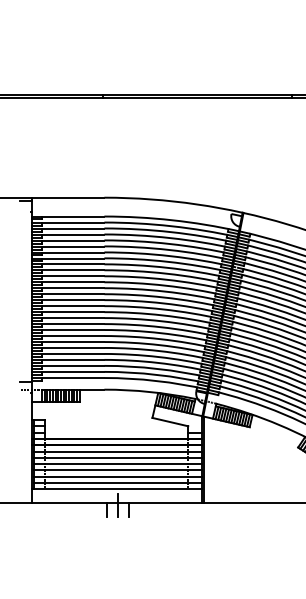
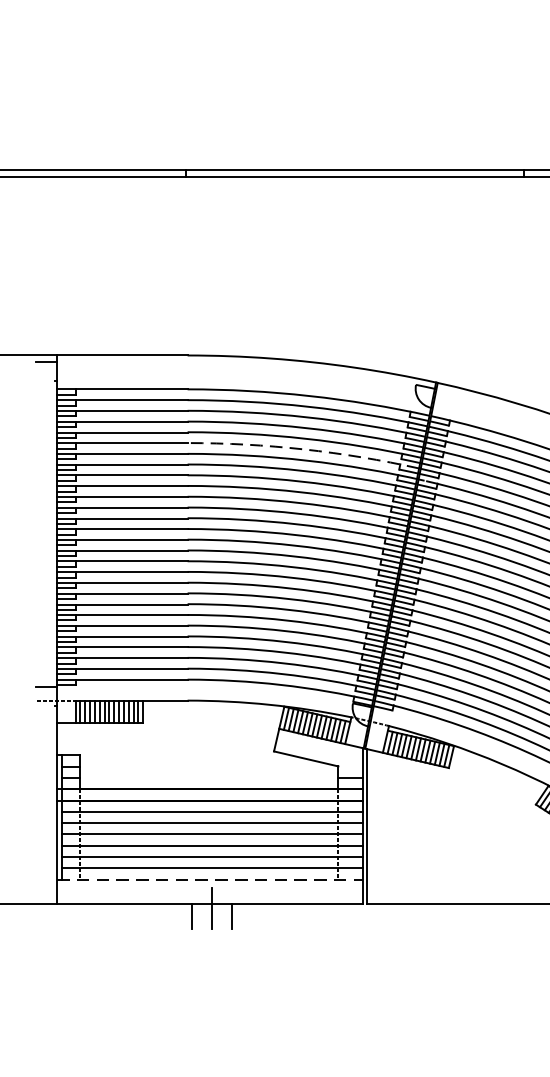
arc: (169, 249) -> (304, 448), solid -> dashed
line: (116, 489) -> (209, 880), solid -> dashed

